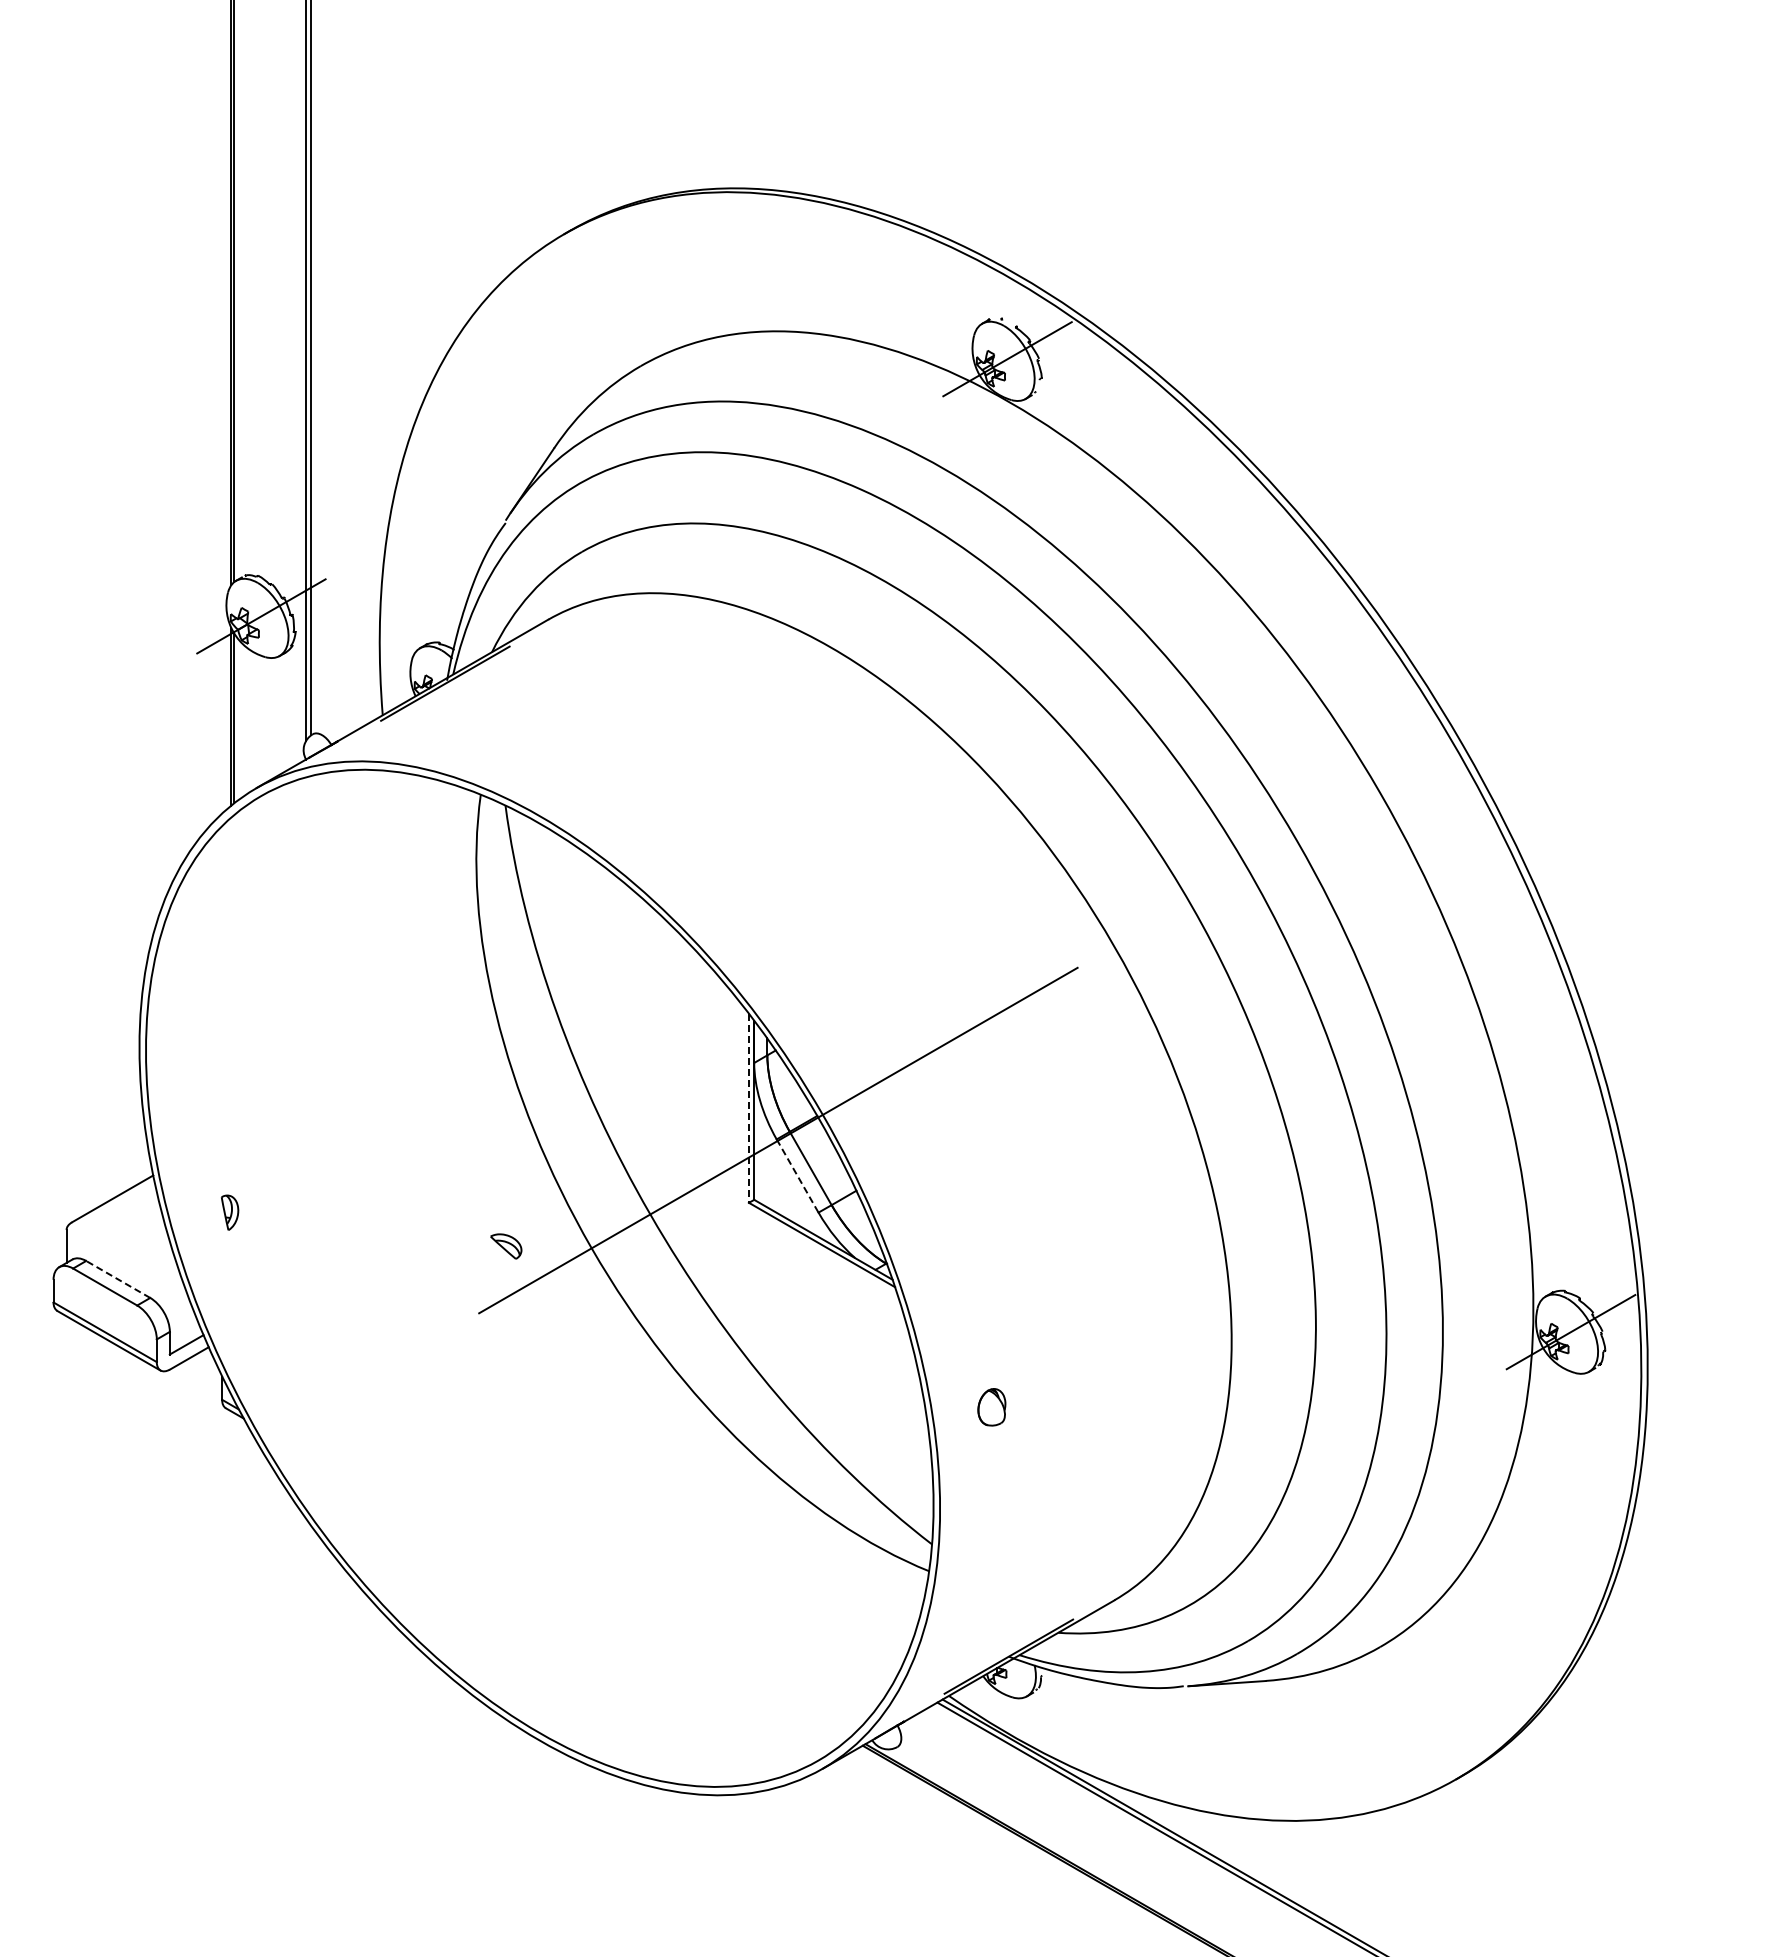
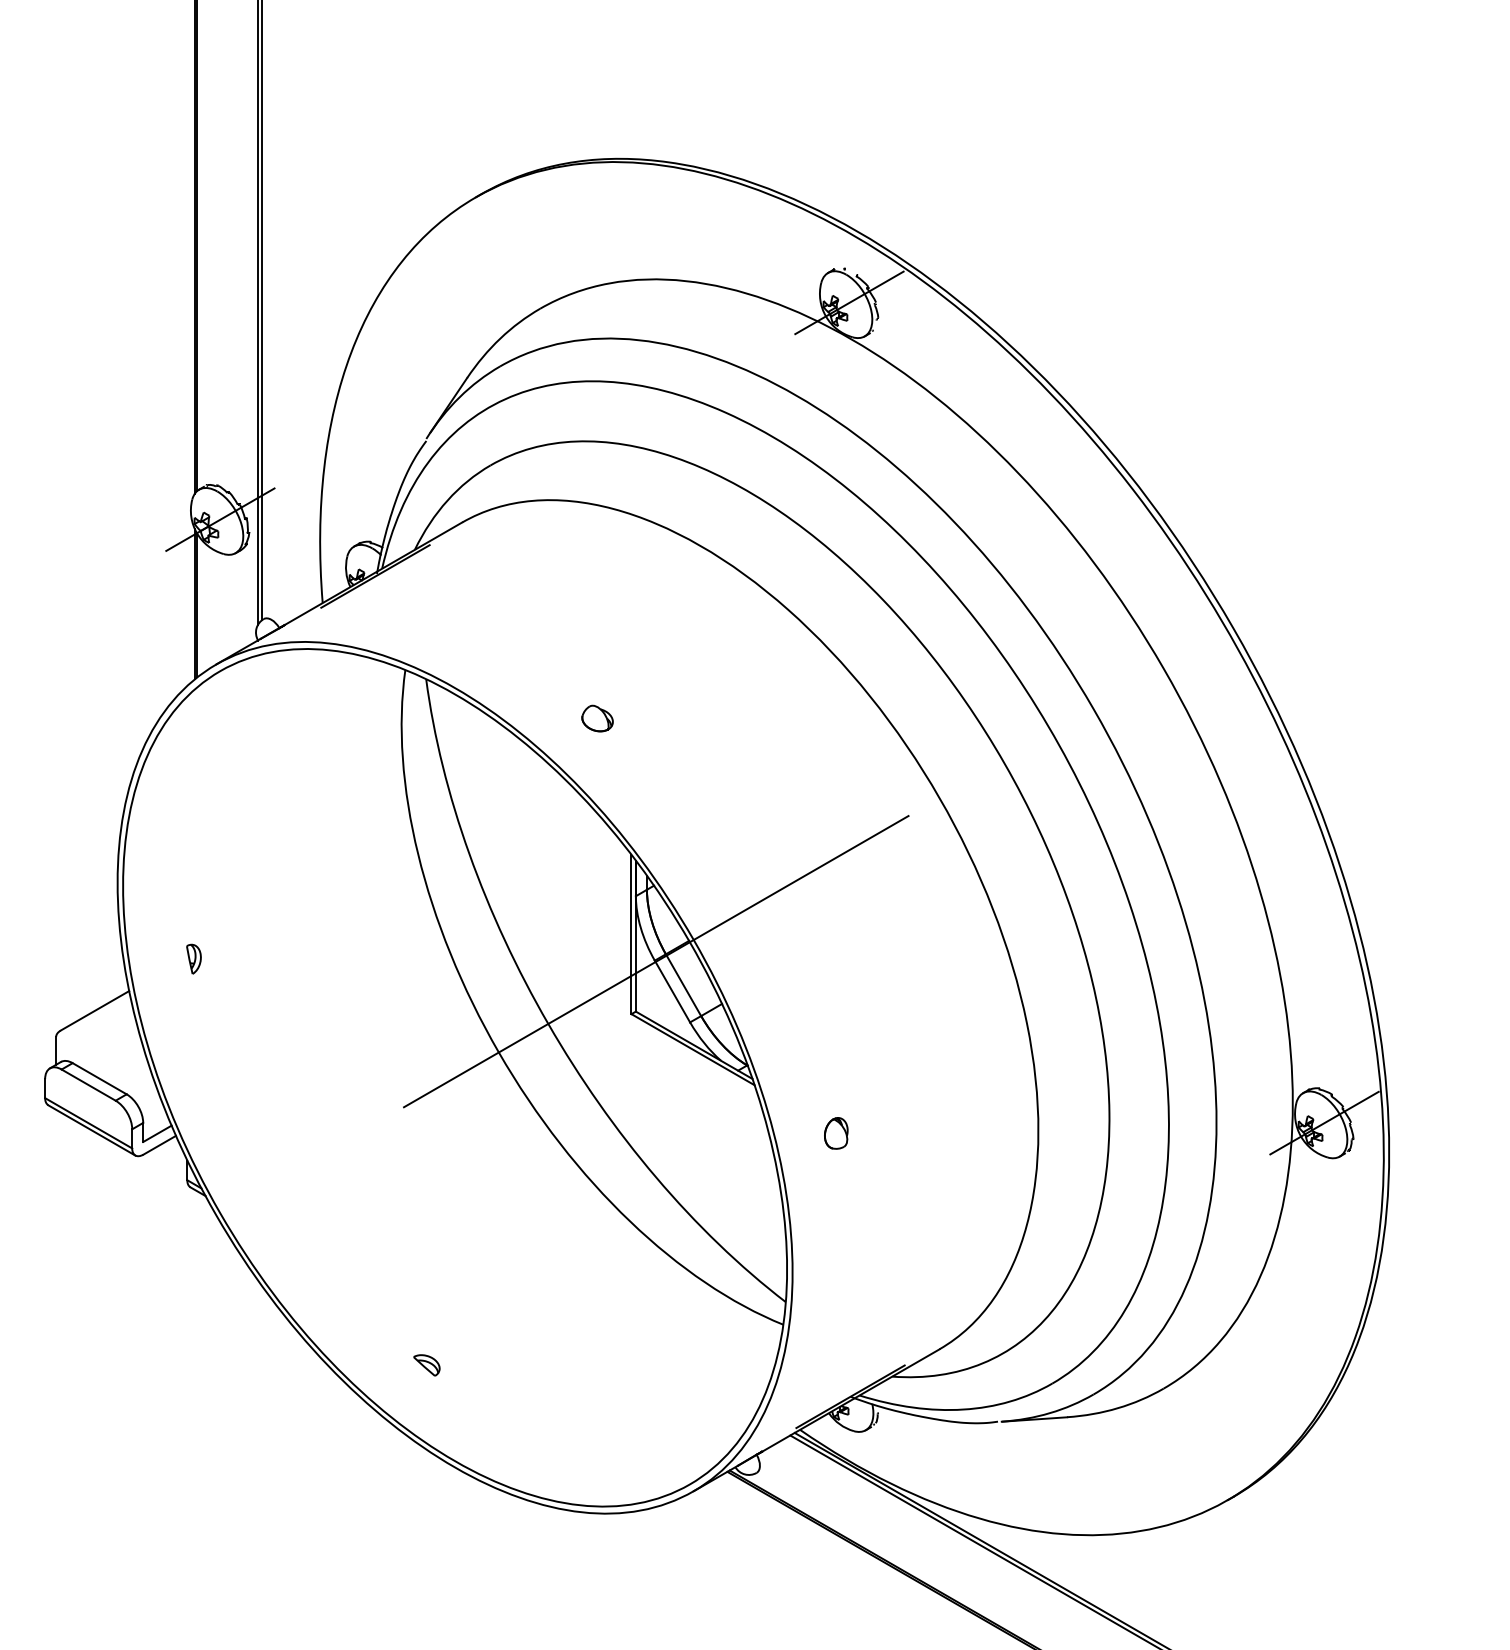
part: (708, 852) -> (597, 718), added
line: (749, 1108) -> (631, 934), dashed -> solid
line: (797, 1176) -> (672, 991), dashed -> solid
part: (229, 1212) -> (193, 959), moved
part: (506, 1246) -> (427, 1365), moved
line: (118, 1279) -> (99, 1078), dashed -> solid
part: (991, 1407) -> (835, 1133), moved

